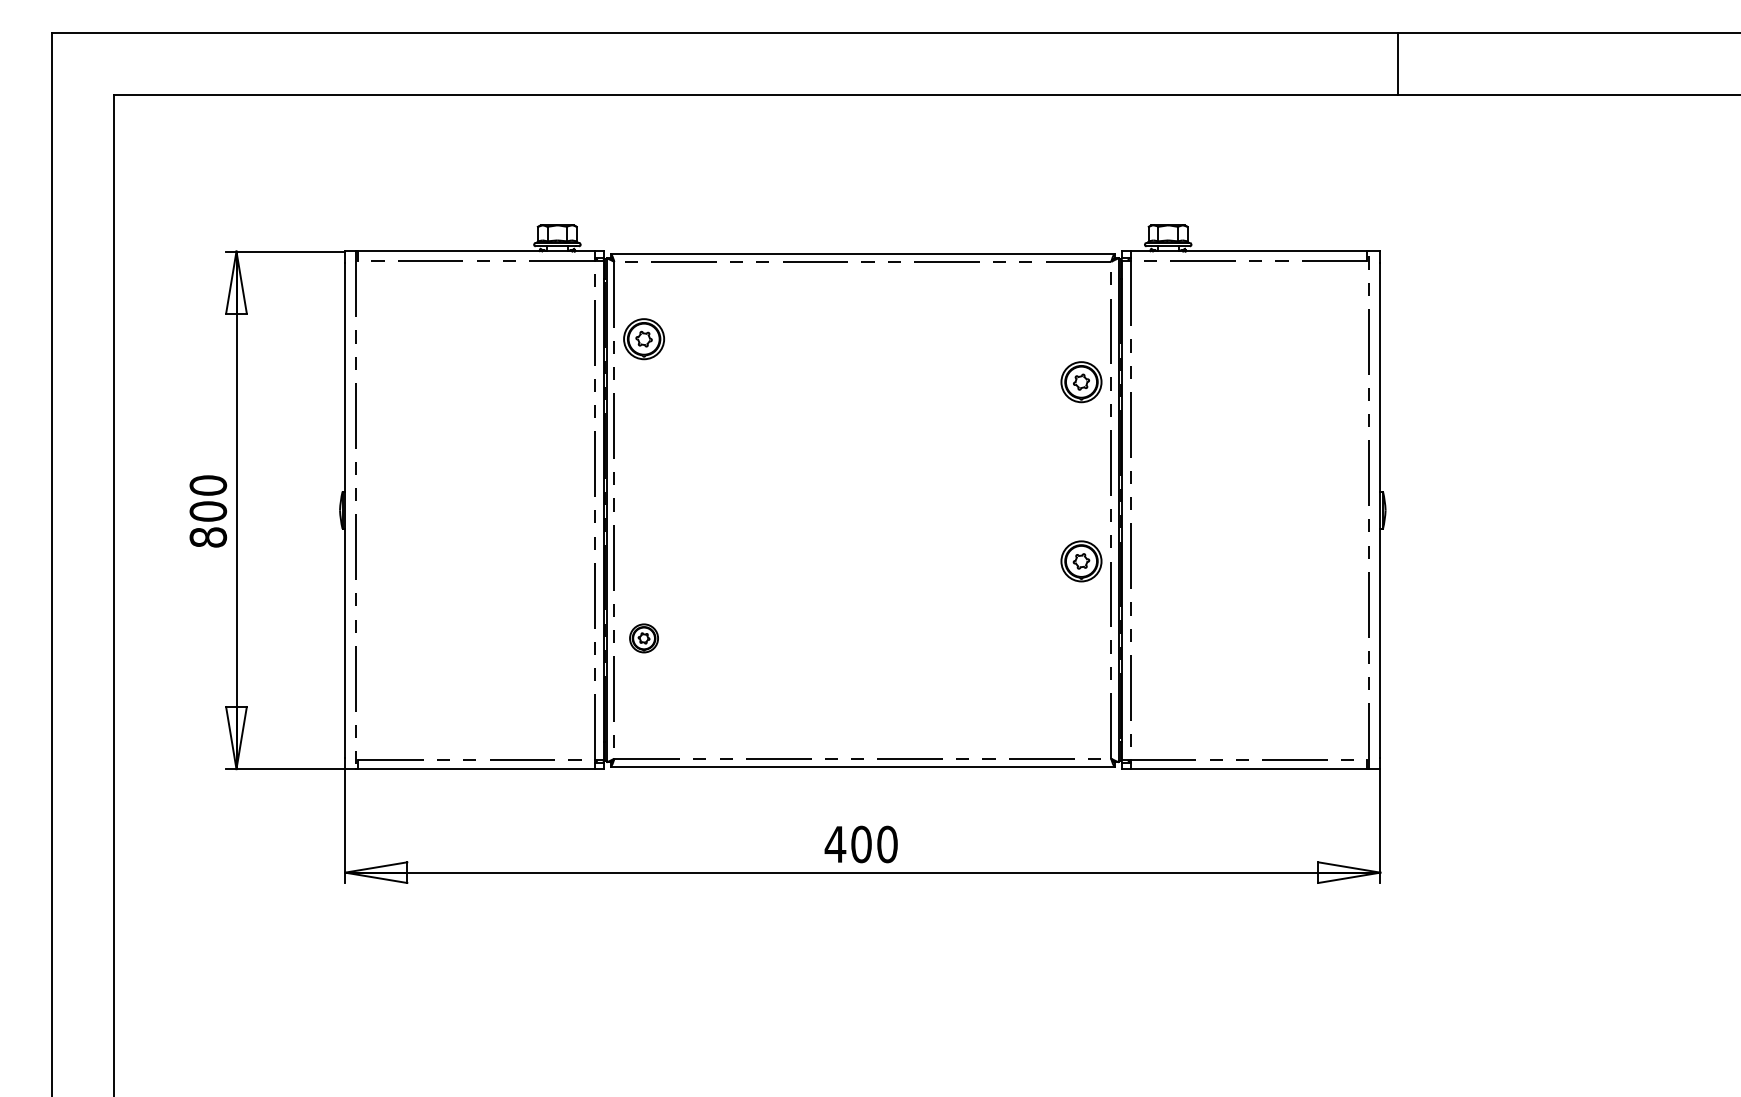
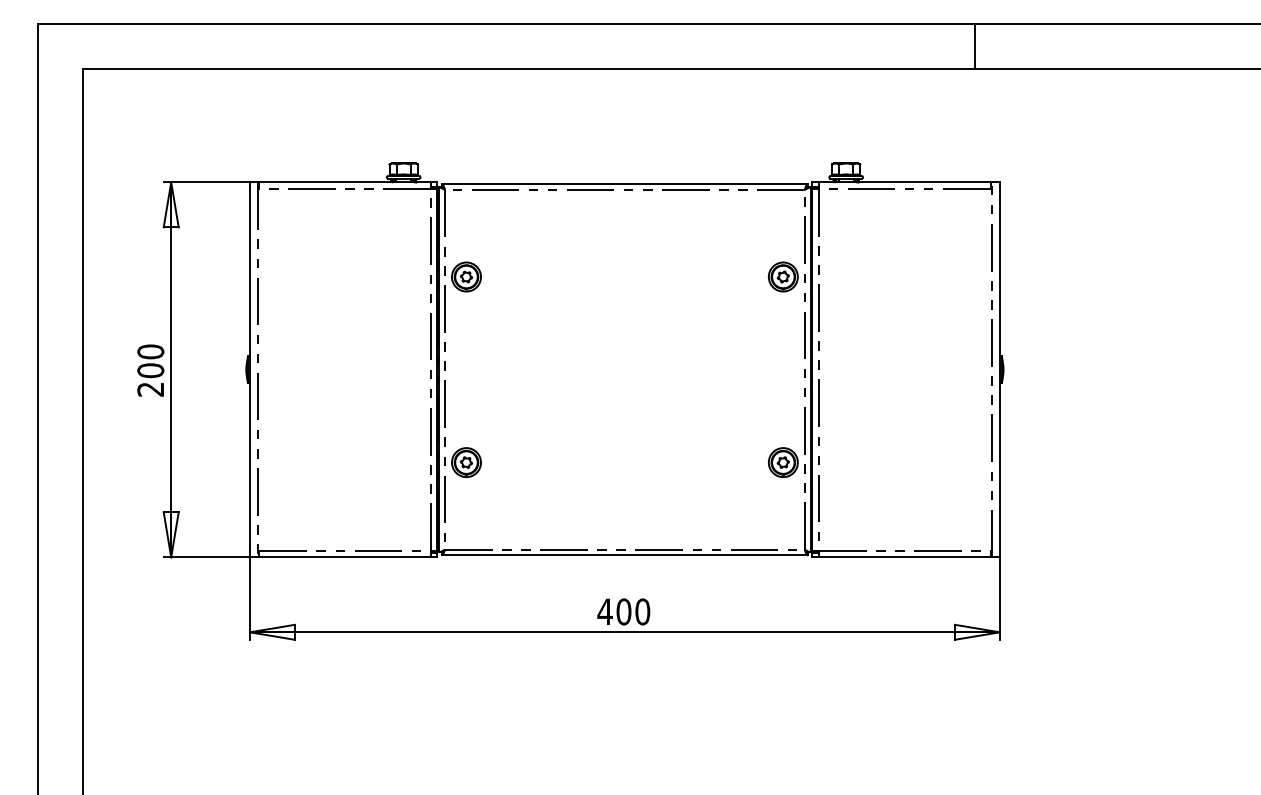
line: (1398, 63) -> (975, 46), moved
part: (643, 339) -> (466, 277), moved
text: (208, 537) -> (150, 389), 800 -> 200
part: (1081, 561) -> (783, 462), moved
part: (643, 638) -> (466, 462), size x1.43

